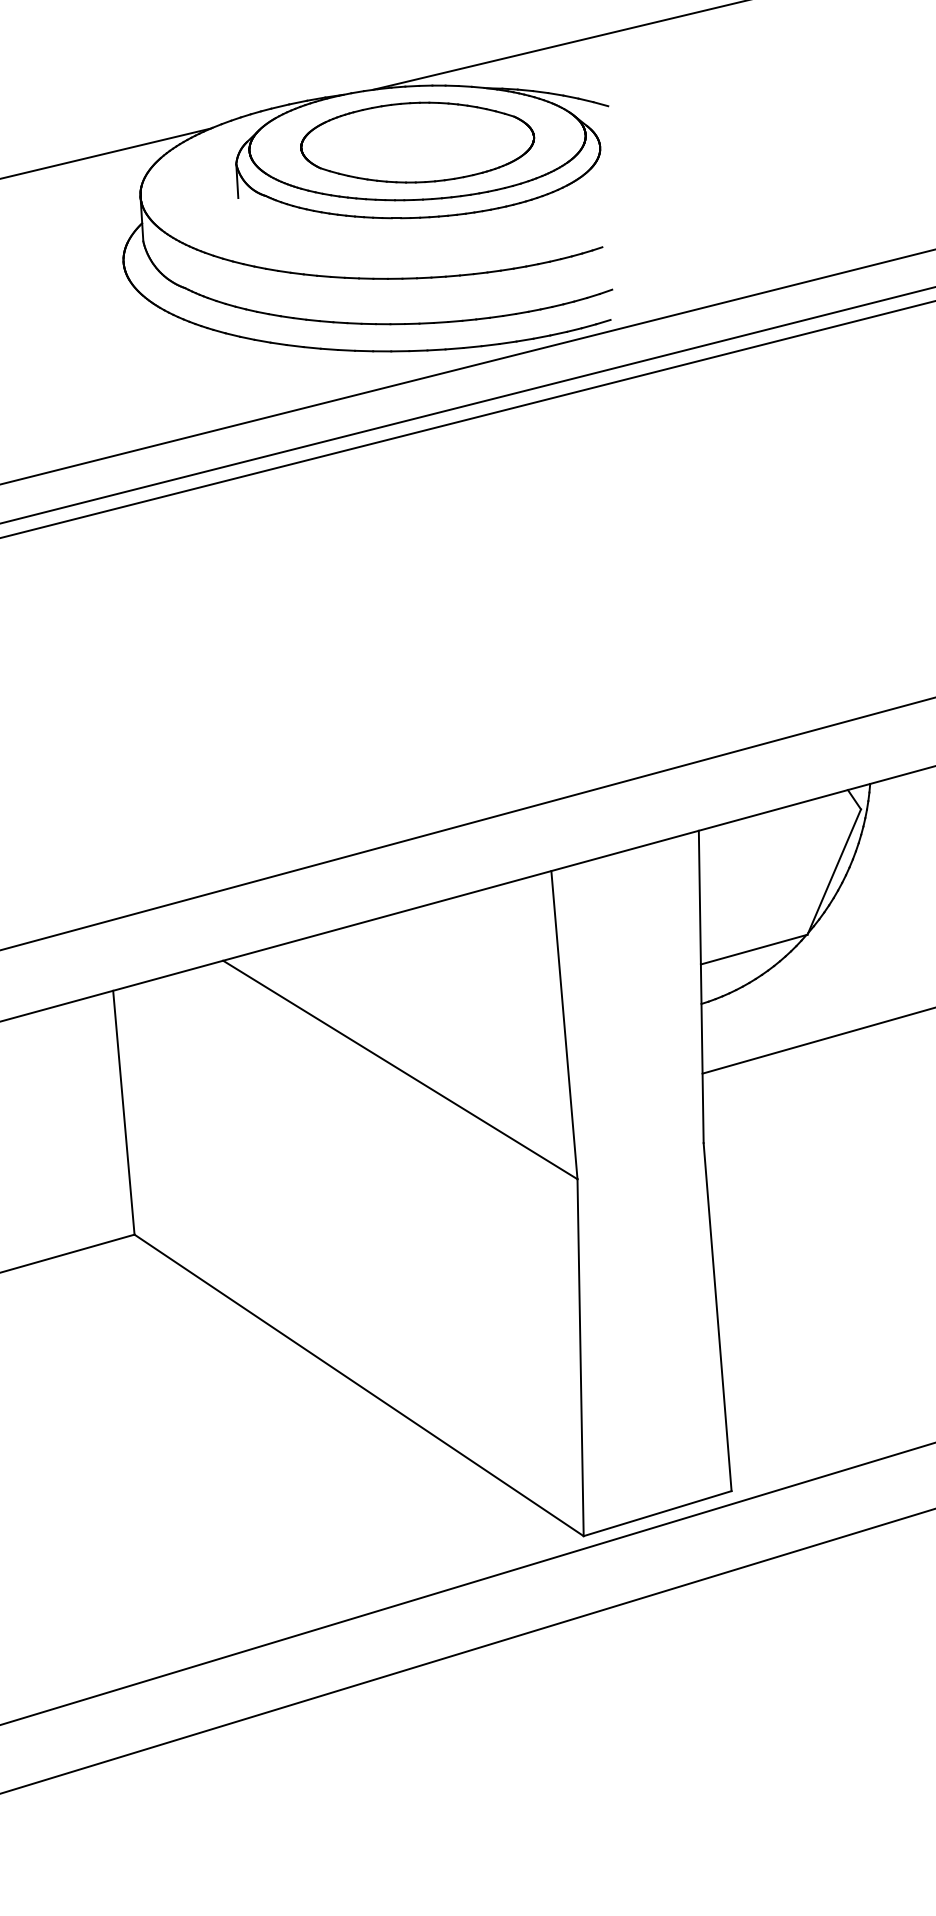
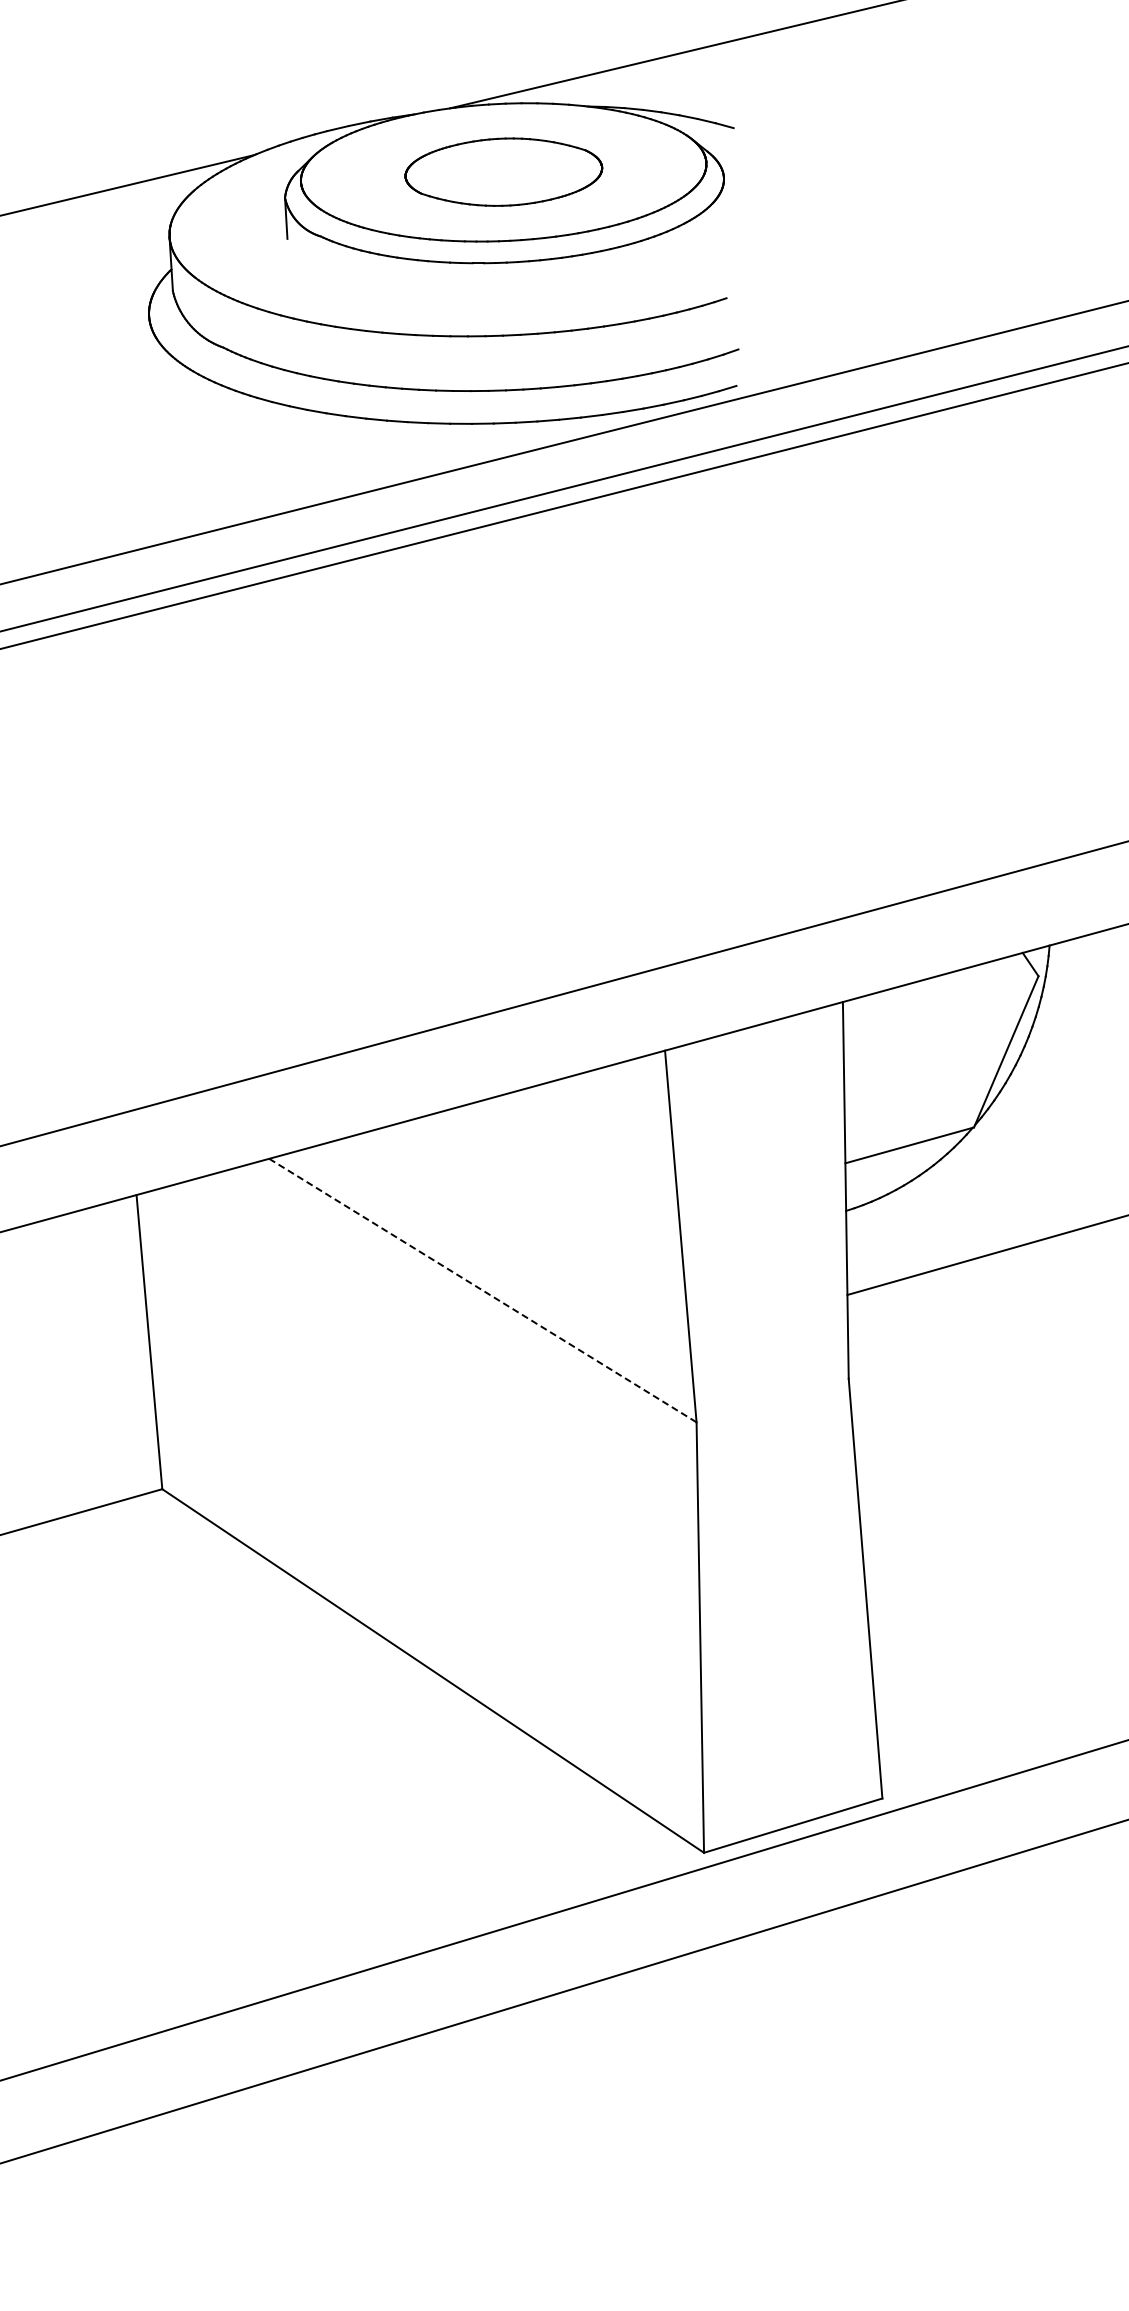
part: (417, 142) -> (503, 172), size x0.7
line: (400, 1069) -> (483, 1290), solid -> dashed

